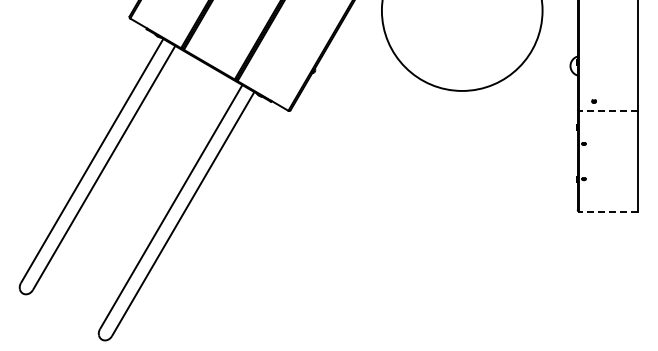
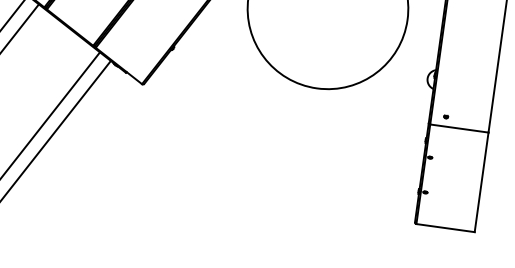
line: (608, 111) -> (459, 128), dashed -> solid
line: (608, 211) -> (445, 227), dashed -> solid

